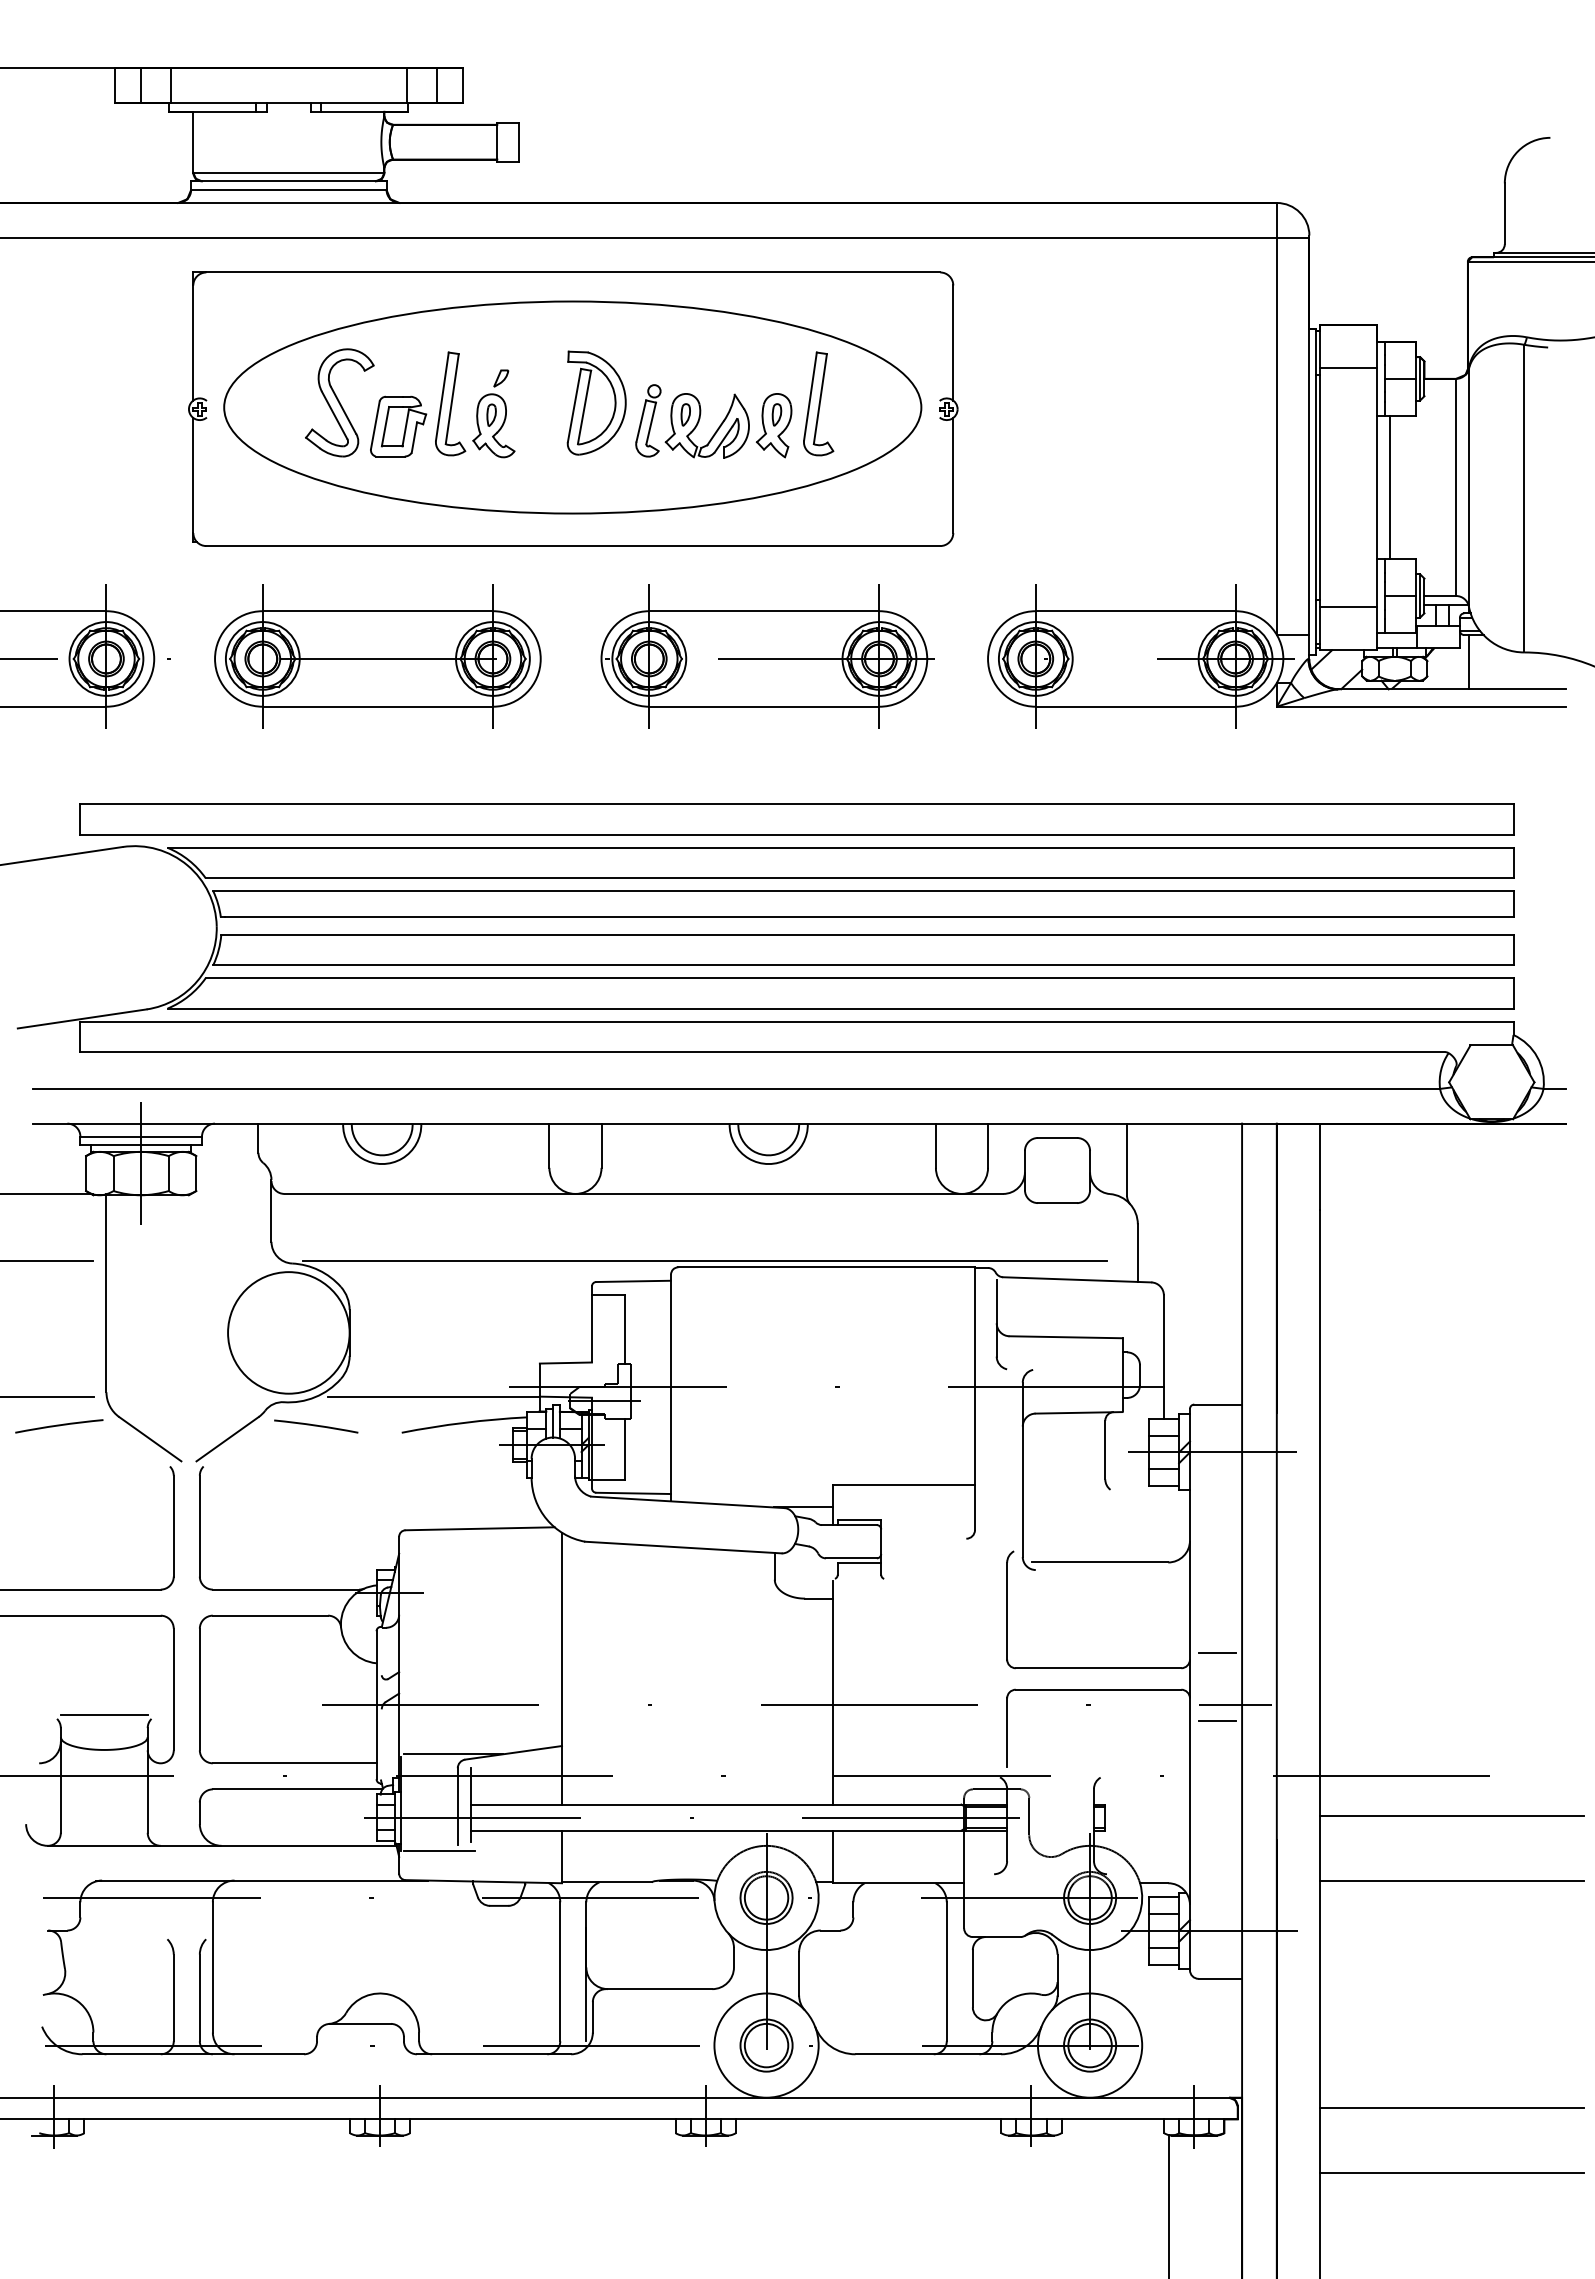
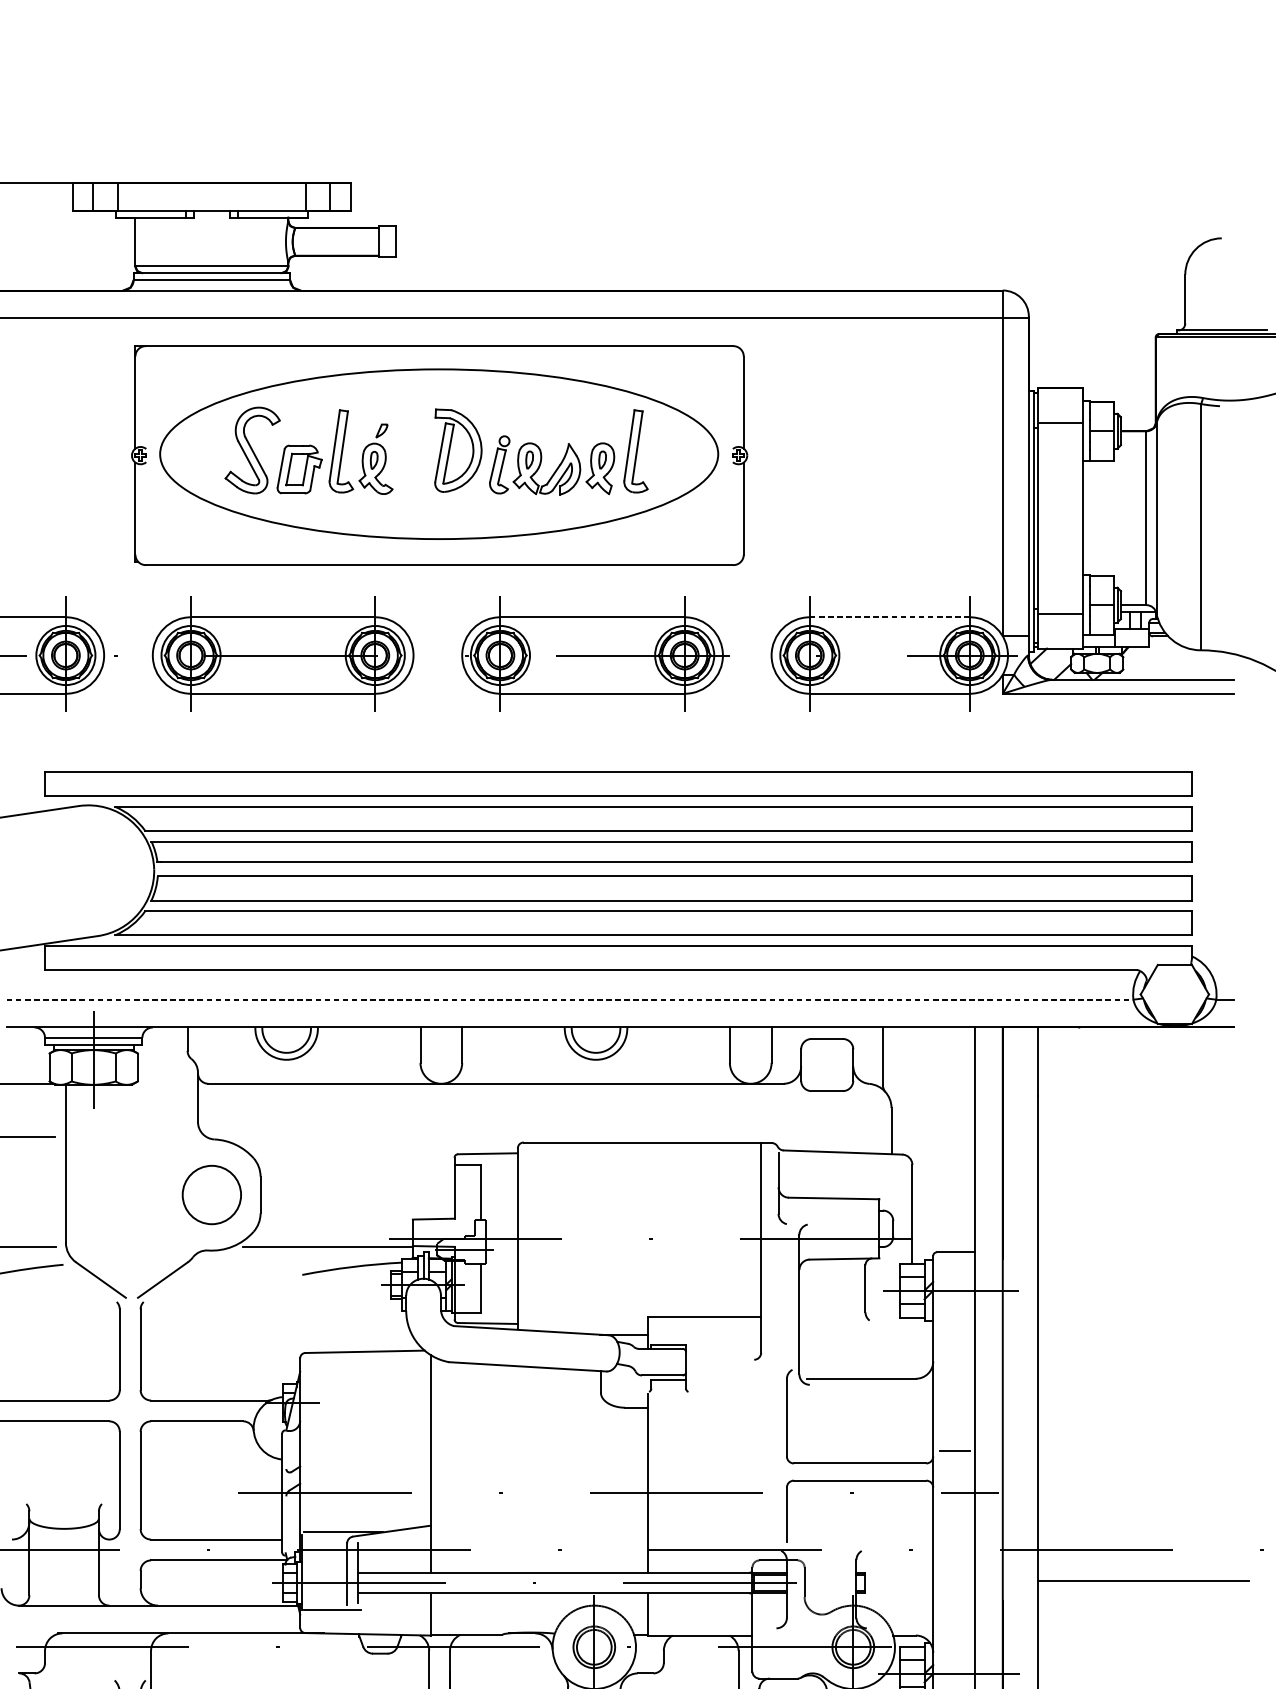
line: (1389, 487) -> (1092, 518), removed
line: (1135, 611) -> (889, 617), solid -> dashed
line: (1468, 662) -> (1156, 658), removed
line: (736, 1088) -> (570, 999), solid -> dashed
line: (705, 1260) -> (545, 1137), removed
circle: (288, 1332) -> (211, 1194), size x0.6
line: (316, 1426) -> (234, 1269), removed
line: (103, 1715) -> (63, 1501), removed
line: (1217, 1720) -> (955, 1505), removed
line: (1452, 1880) -> (1143, 1633), removed

